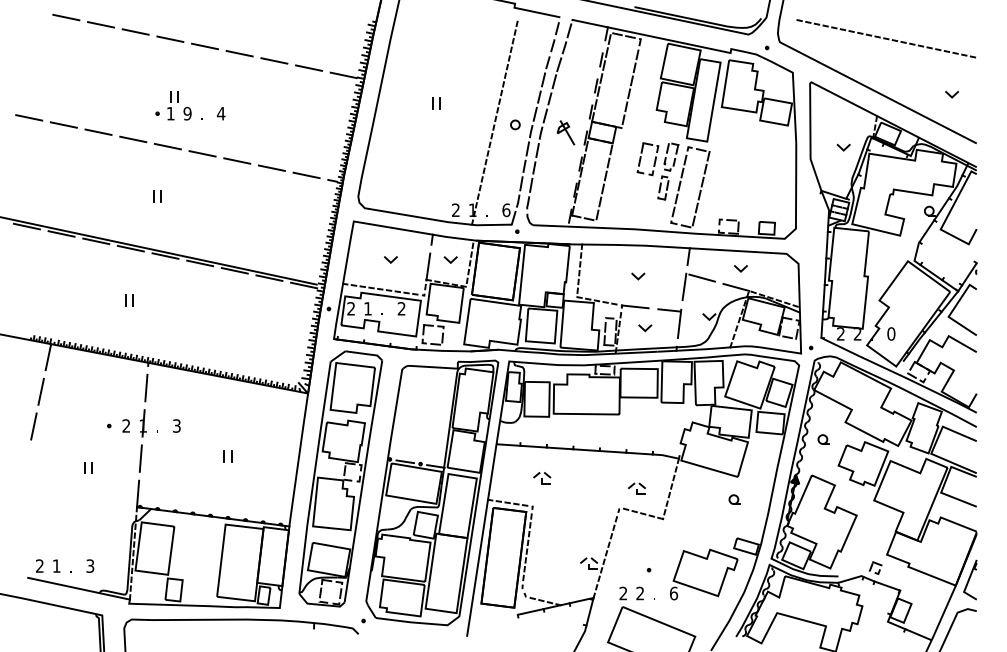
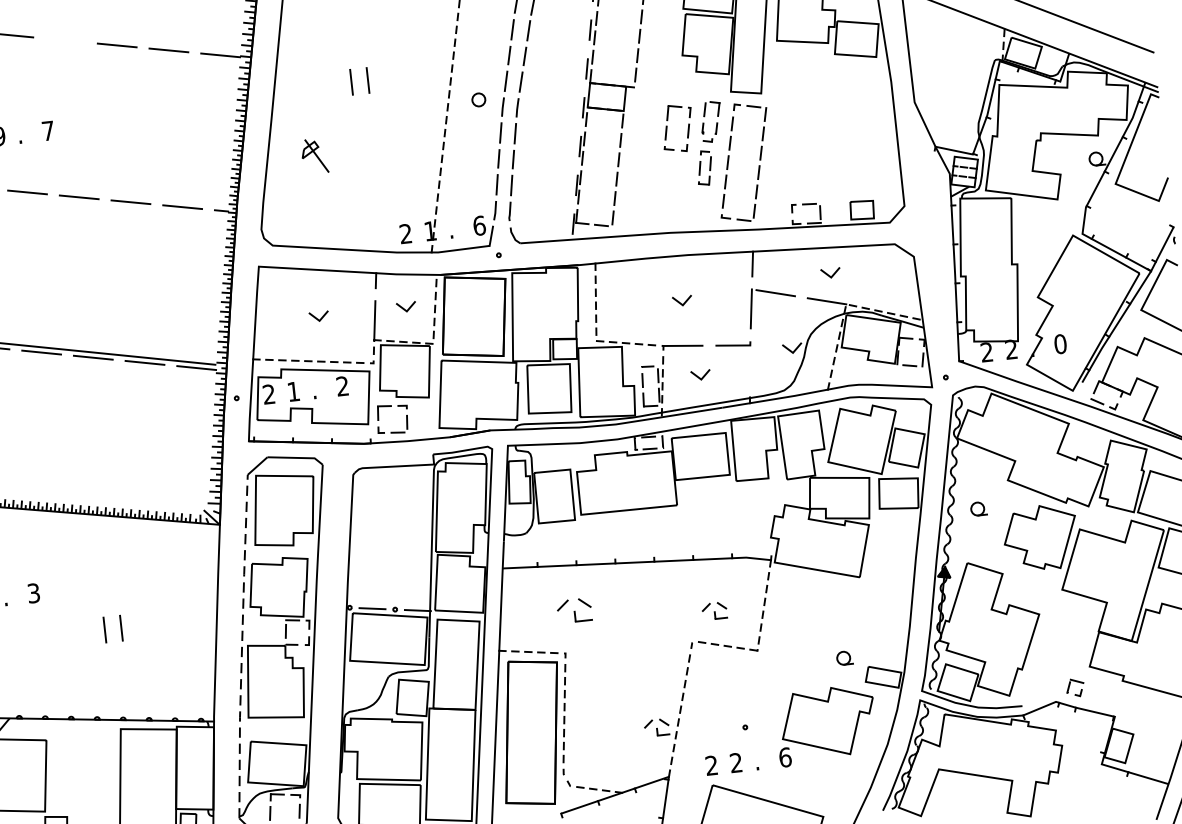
line: (239, 53) -> (65, 40), removed
part: (436, 103) -> (360, 81), size x1.6
text: (220, 113) -> (47, 130), 4 -> 7
part: (565, 132) -> (314, 155), moved
line: (843, 148) -> (960, 81), removed
line: (679, 324) -> (750, 364), removed
part: (227, 456) -> (112, 629), size x1.6
line: (313, 478) -> (241, 647), solid -> dashed
part: (542, 478) -> (575, 610), size x1.4
part: (734, 499) -> (844, 657), moved

